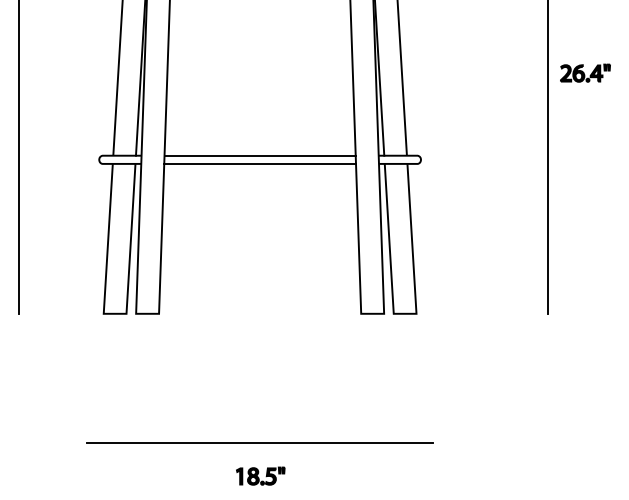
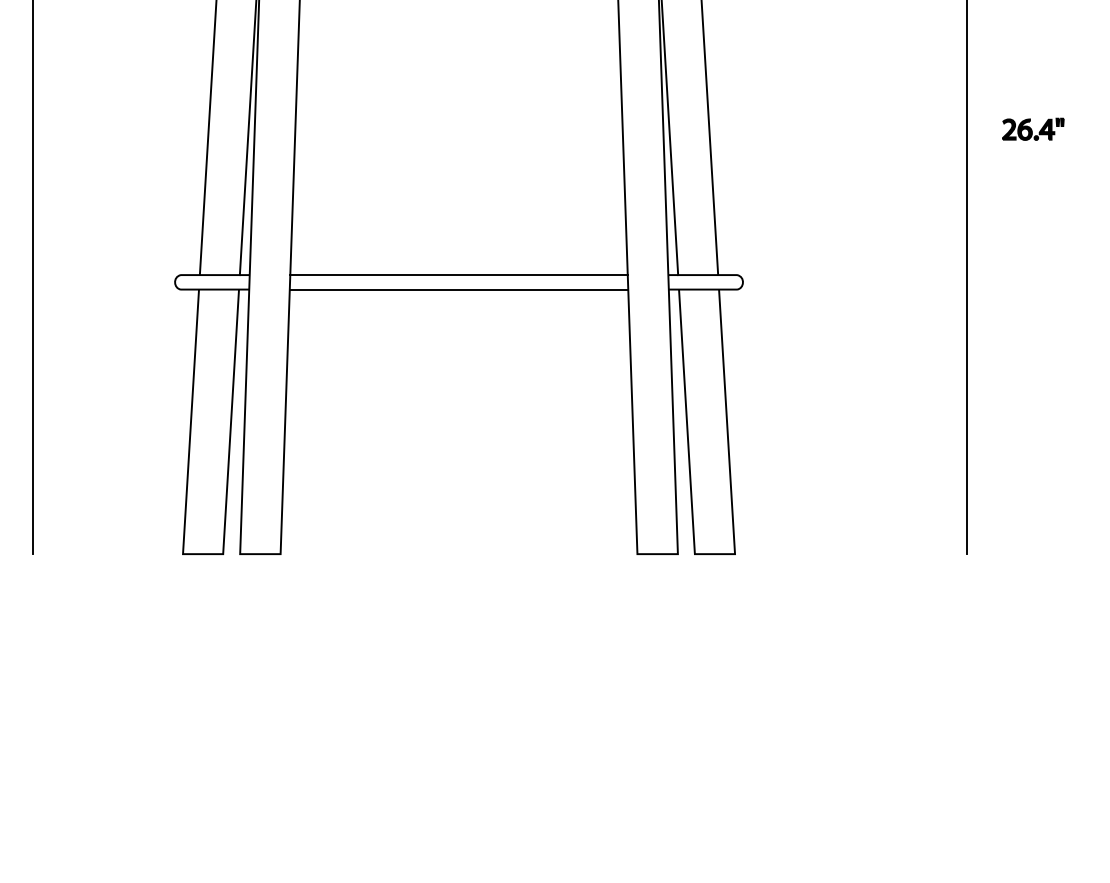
part: (585, 72) -> (1033, 128), size x0.7
line: (259, 442) -> (457, 781), removed
part: (260, 475) -> (459, 839), removed

